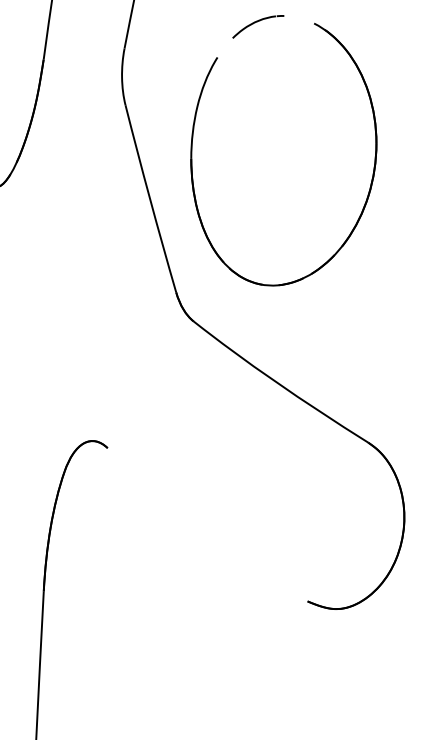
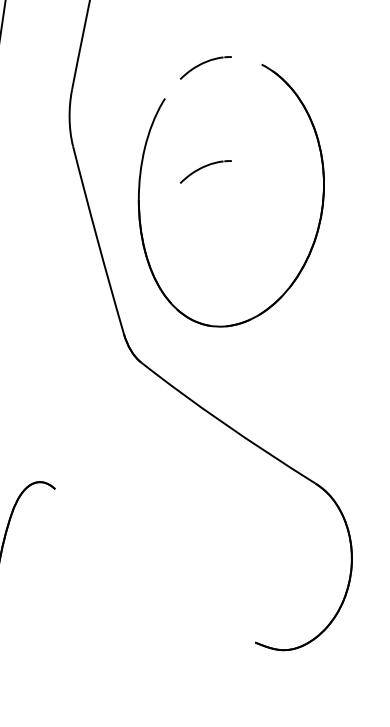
part: (258, 130) -> (206, 171), added

